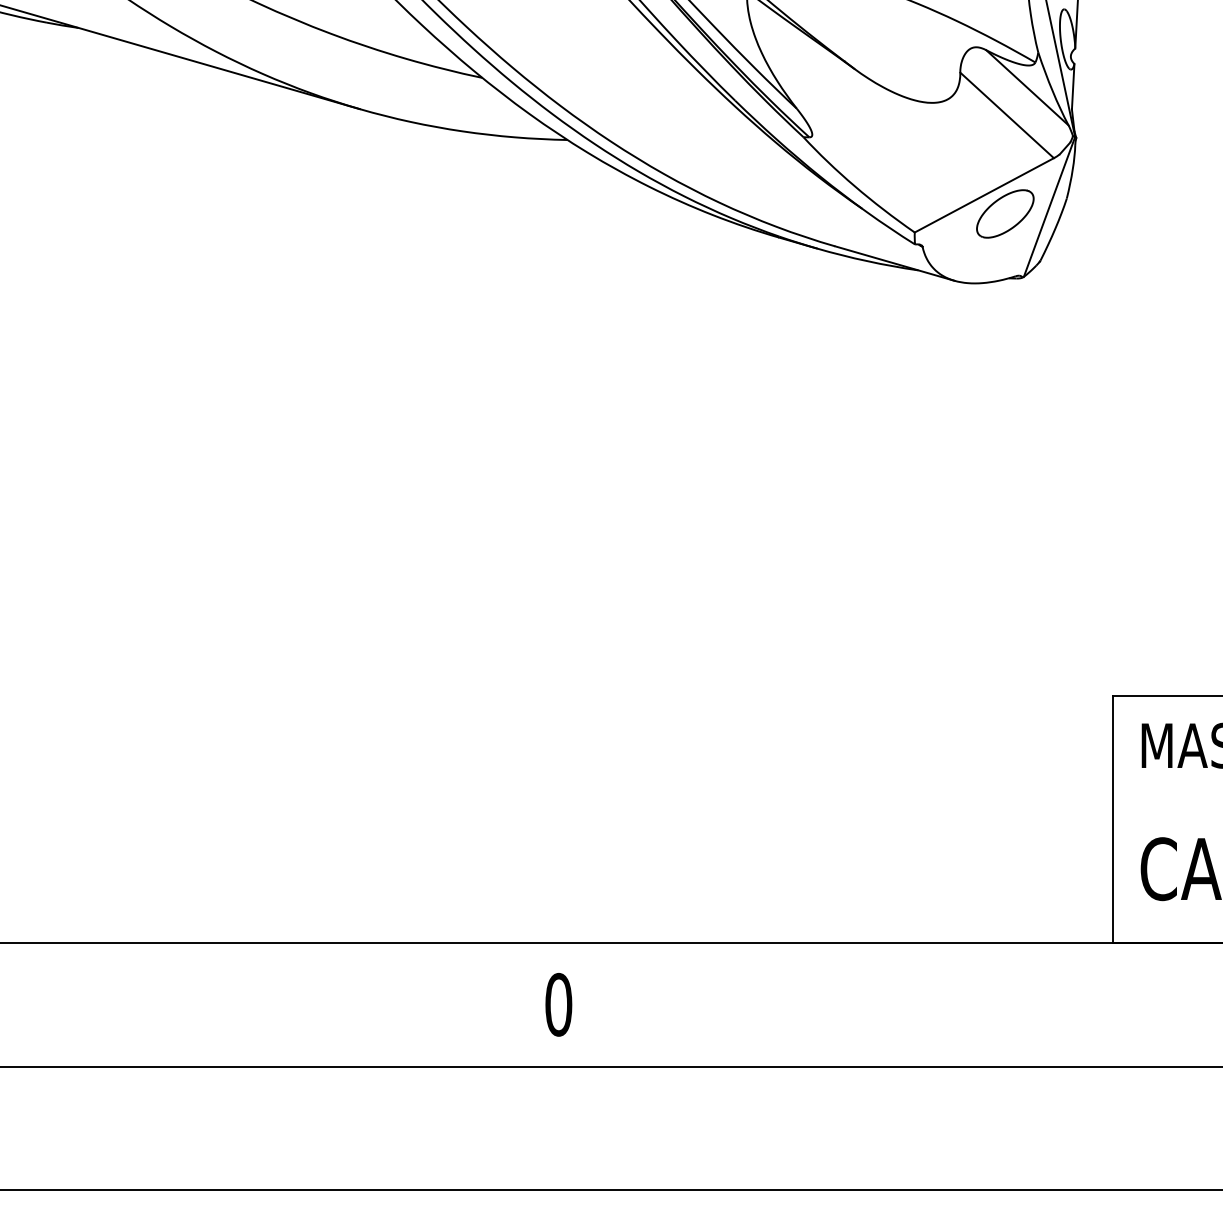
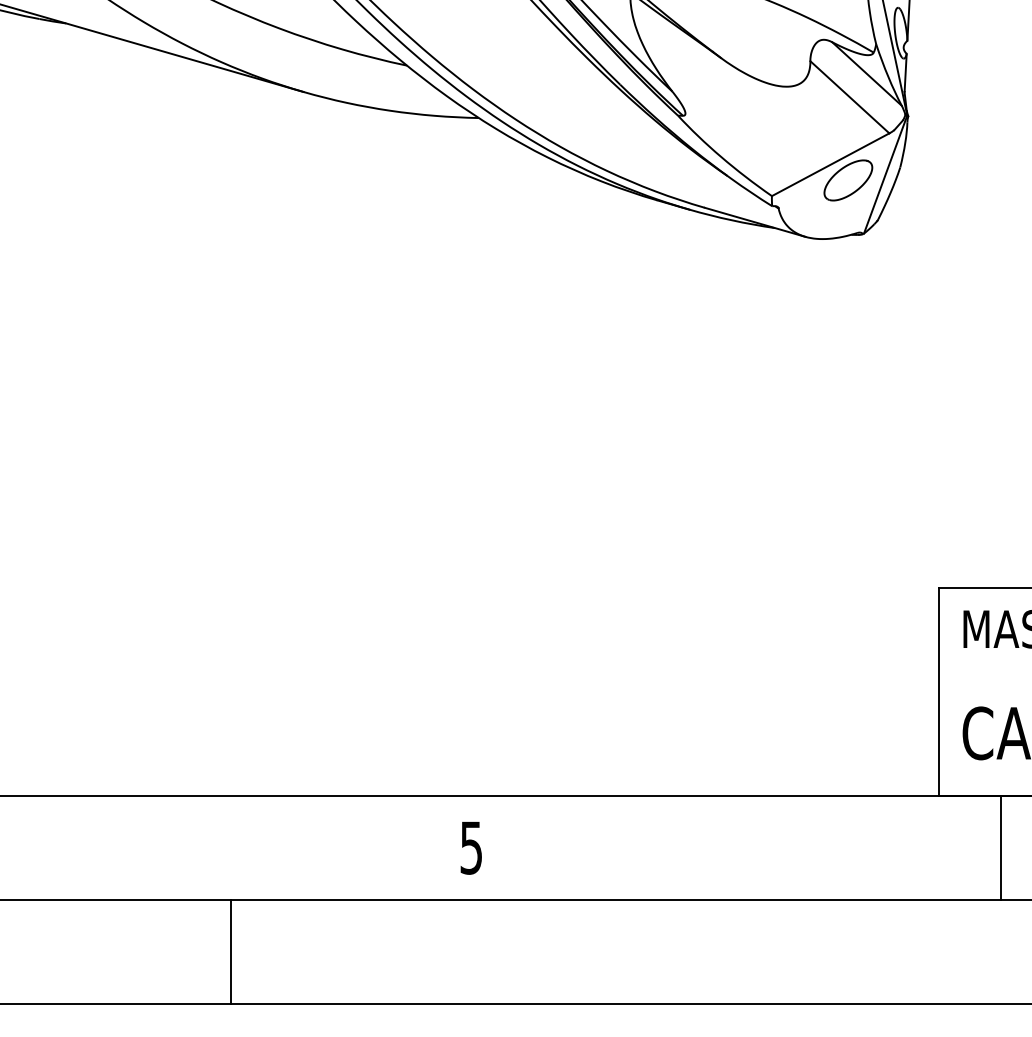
text: (558, 1004) -> (471, 847), 0 -> 5
line: (1186, 1004) -> (1001, 847), added
line: (273, 1127) -> (230, 951), added

